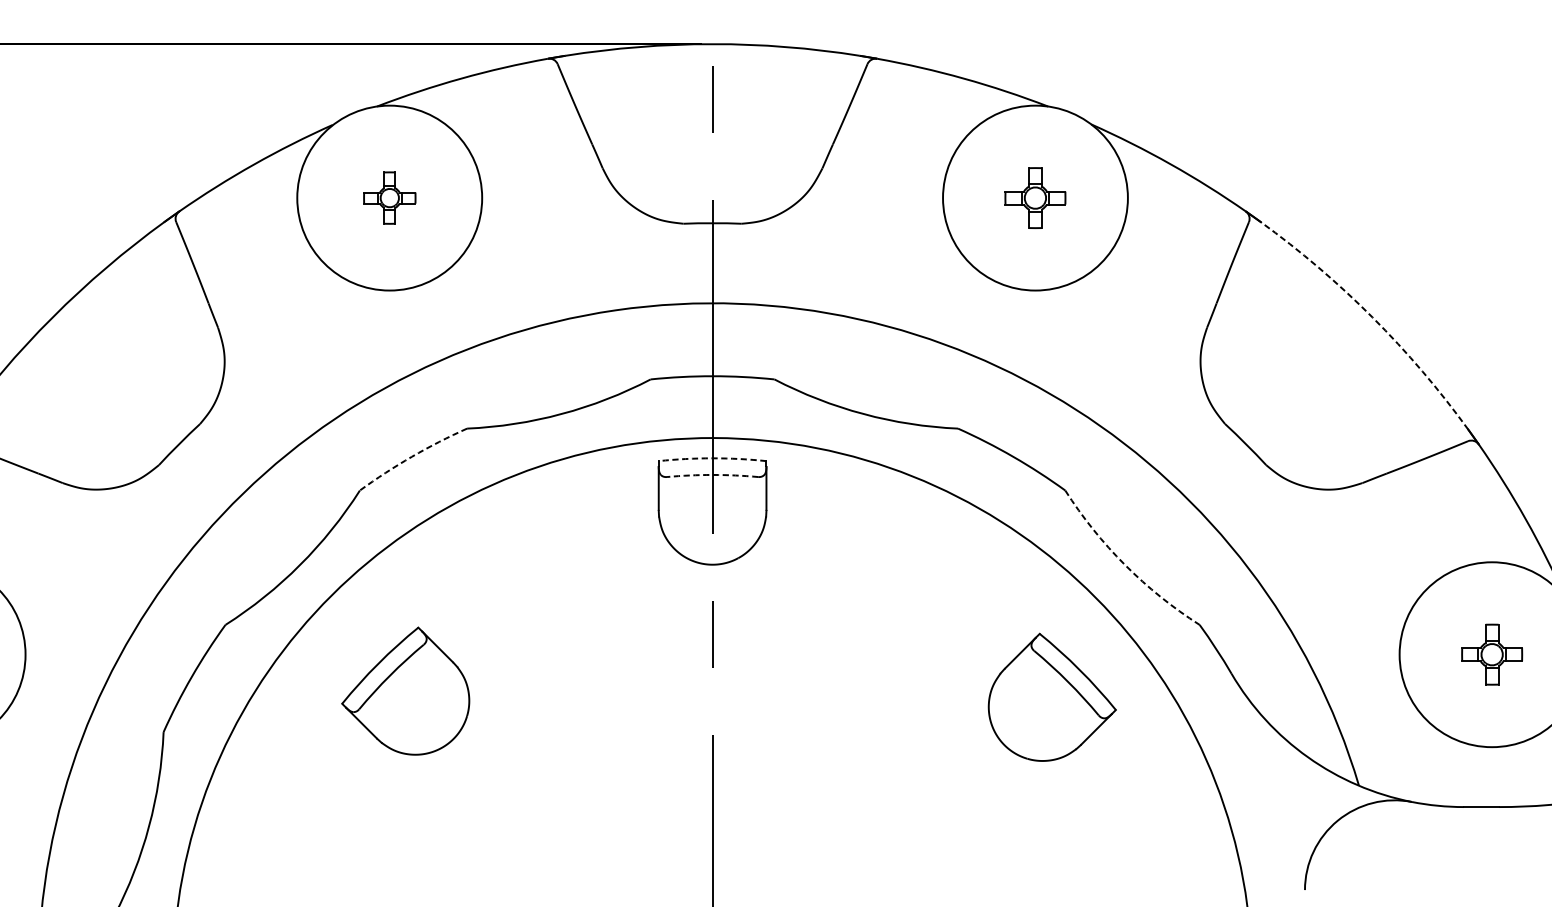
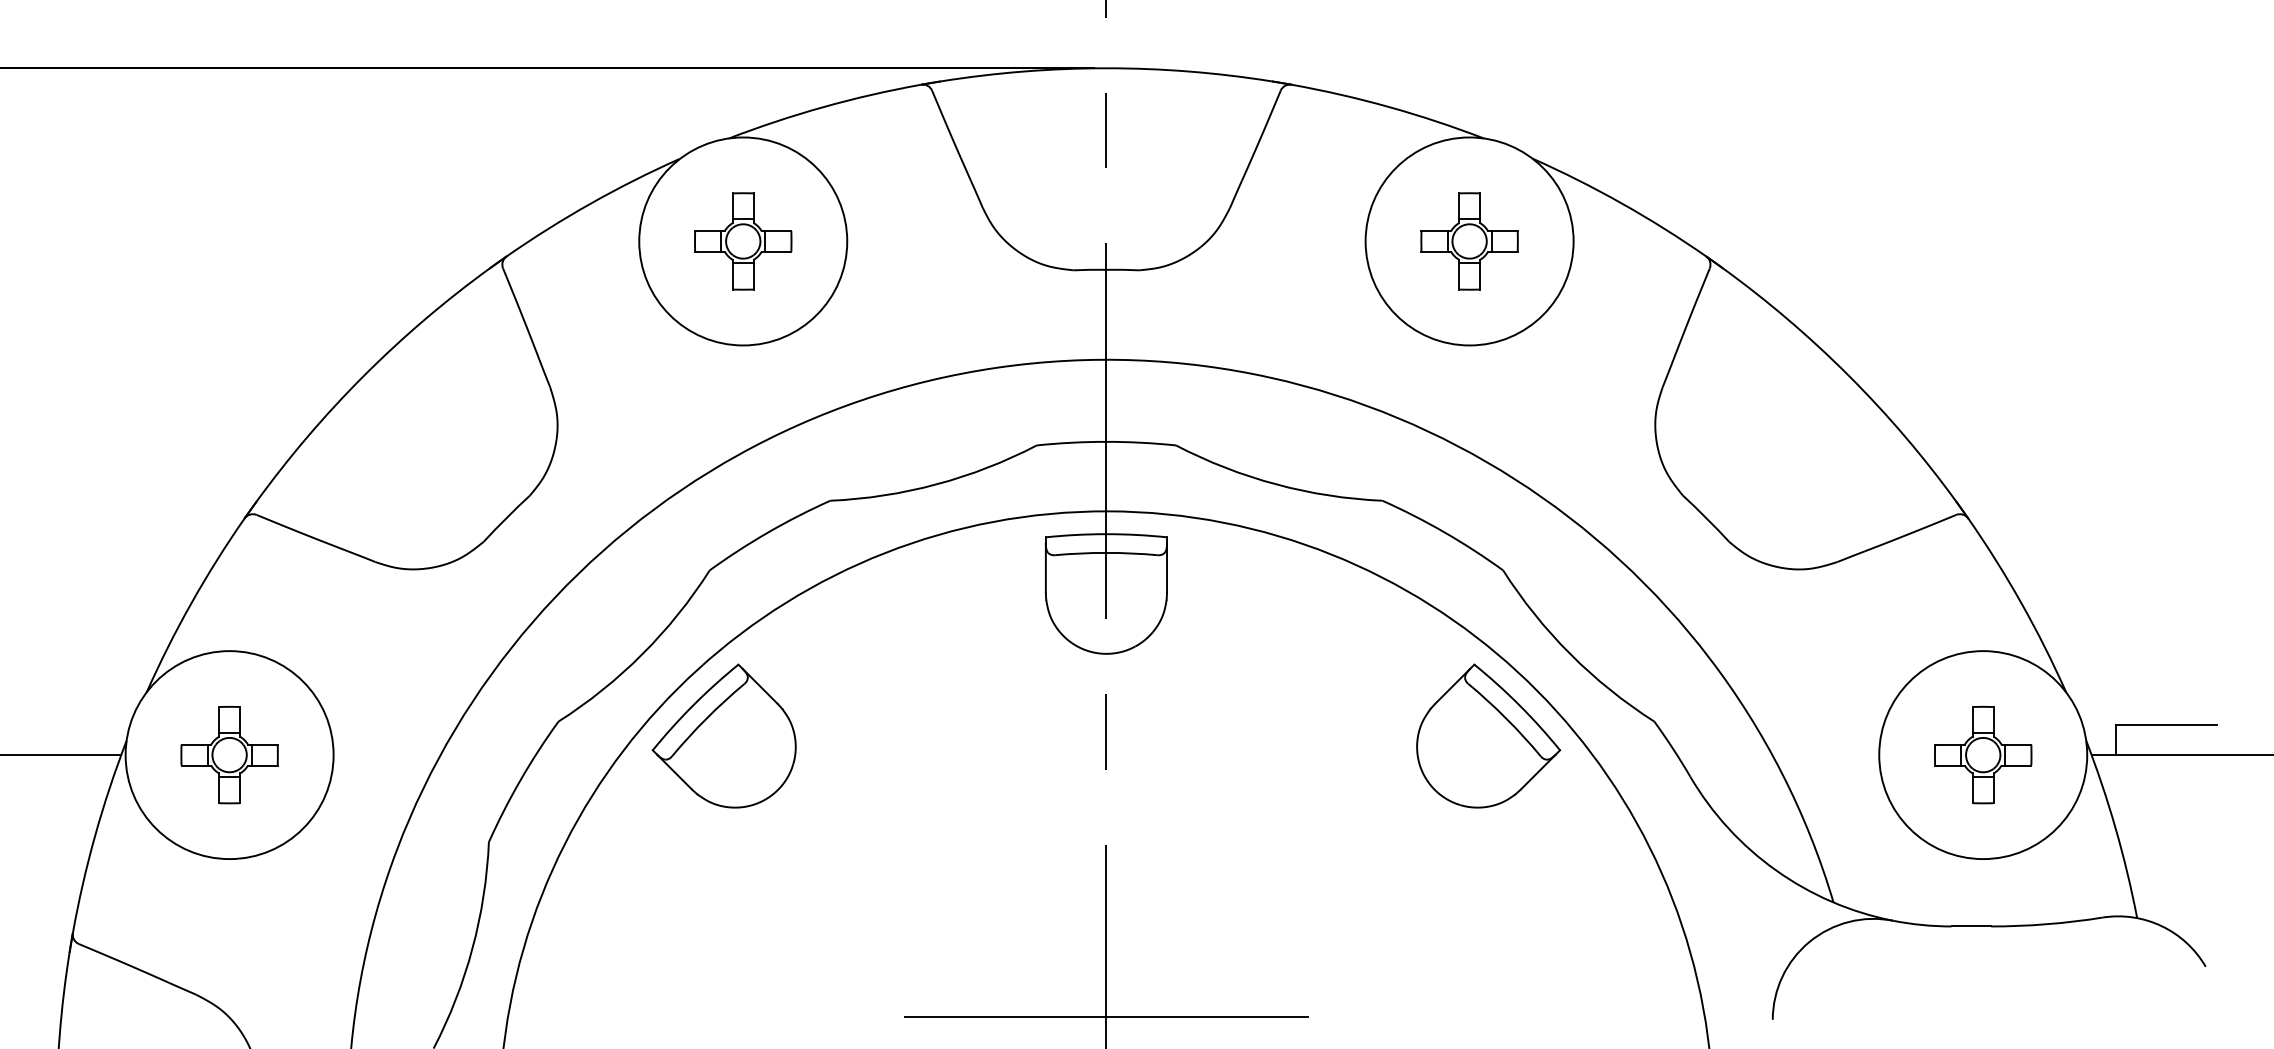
part: (389, 198) -> (743, 241), size x1.67
part: (1035, 198) -> (1469, 241), size x1.43
arc: (1372, 317) -> (1848, 375), dashed -> solid
arc: (412, 456) -> (768, 532), dashed -> solid
arc: (712, 458) -> (1106, 534), dashed -> solid
arc: (712, 474) -> (1106, 552), dashed -> solid
arc: (1125, 565) -> (1570, 654), dashed -> solid
part: (1492, 654) -> (1983, 754), size x1.43
part: (405, 690) -> (723, 735), moved
part: (1052, 696) -> (1488, 735), moved
line: (712, 887) -> (1106, 1017), added

